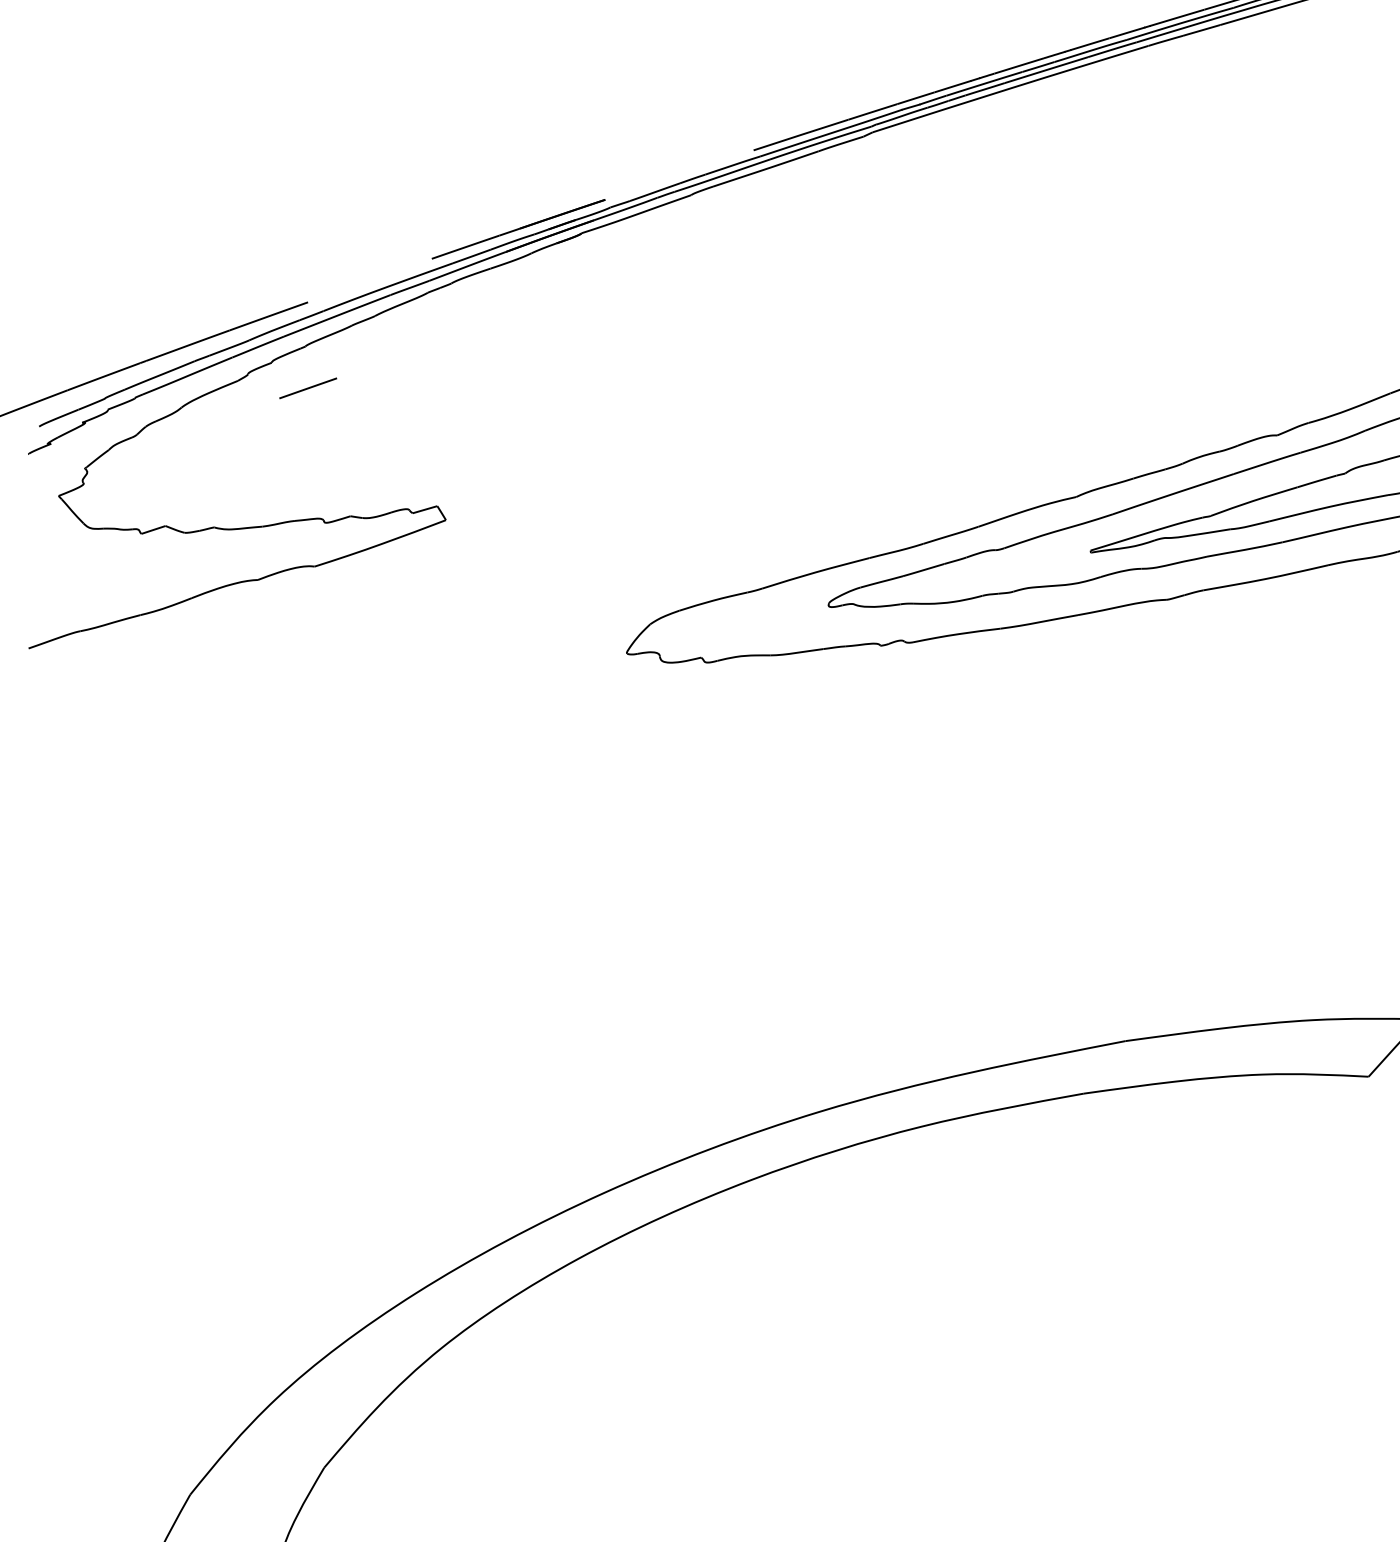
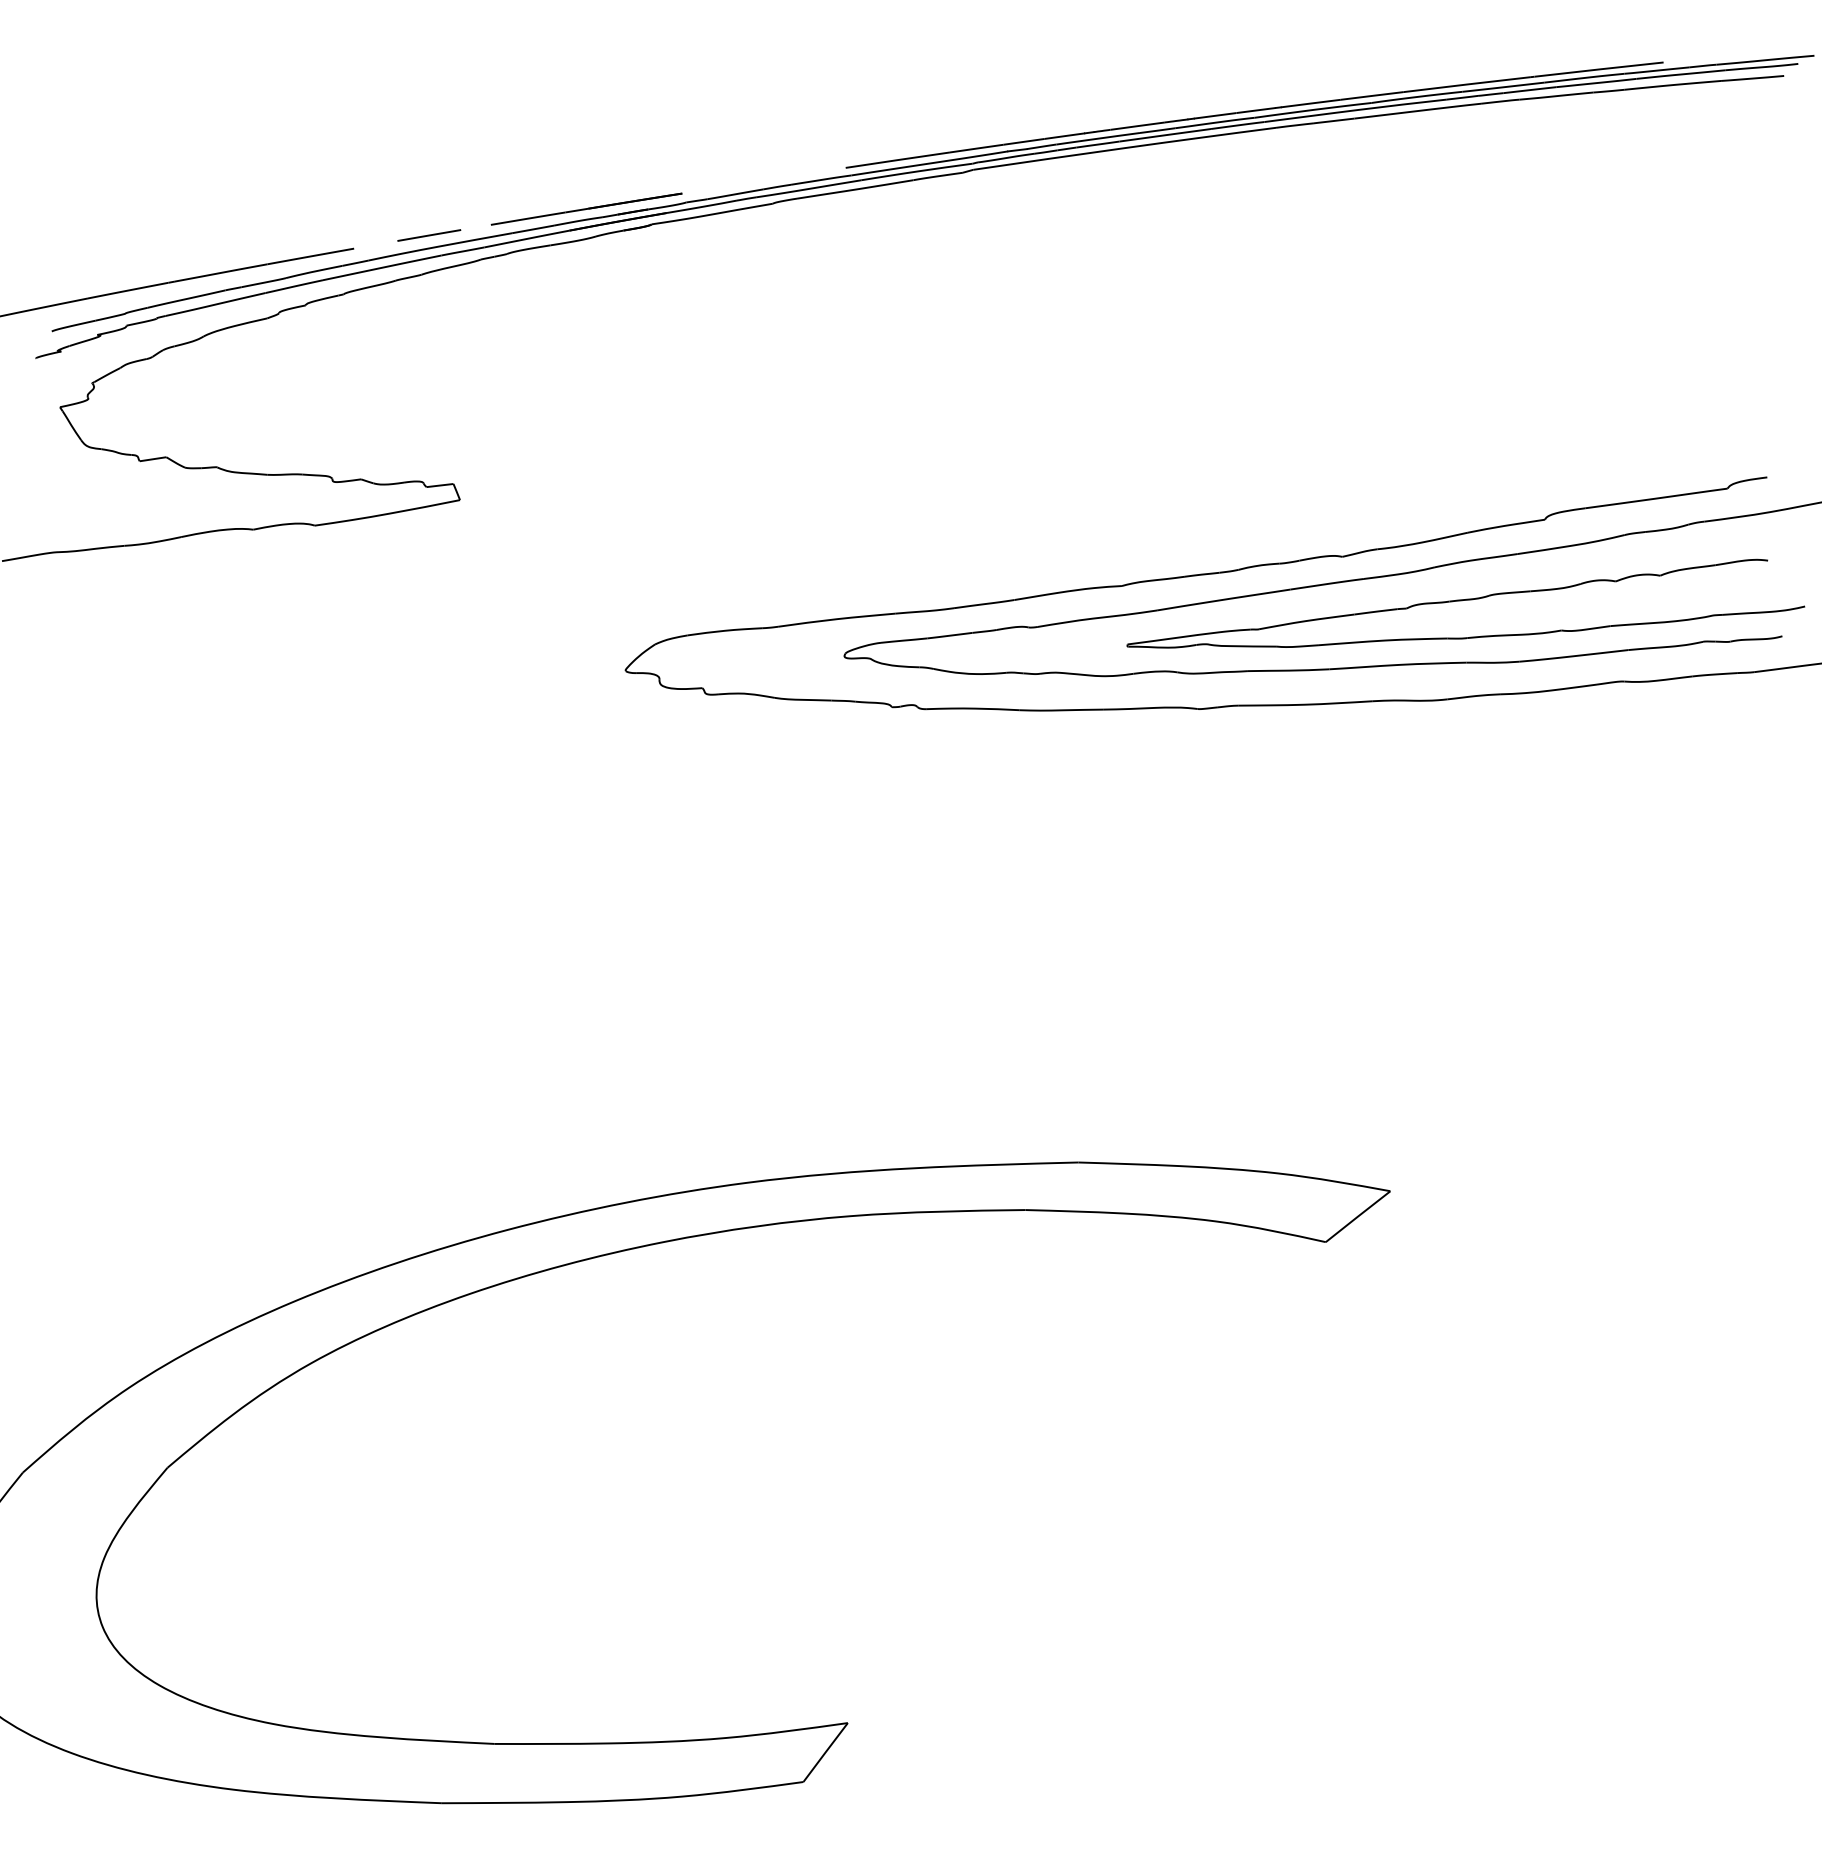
line: (308, 388) -> (429, 235), moved

